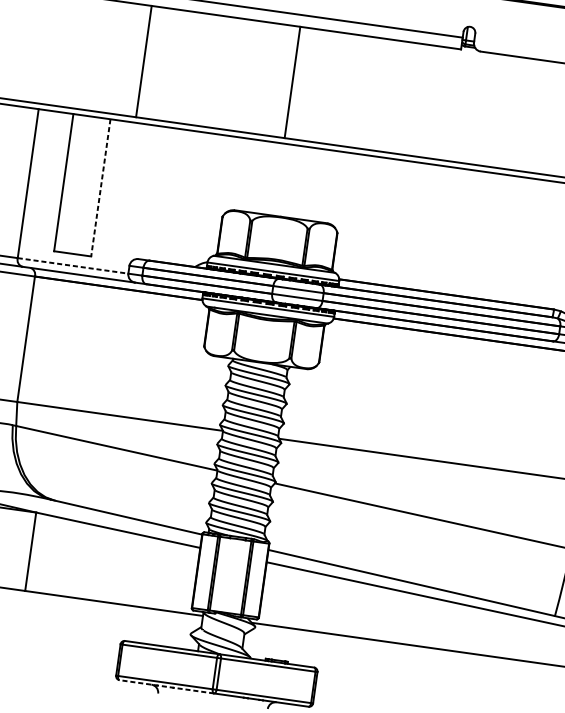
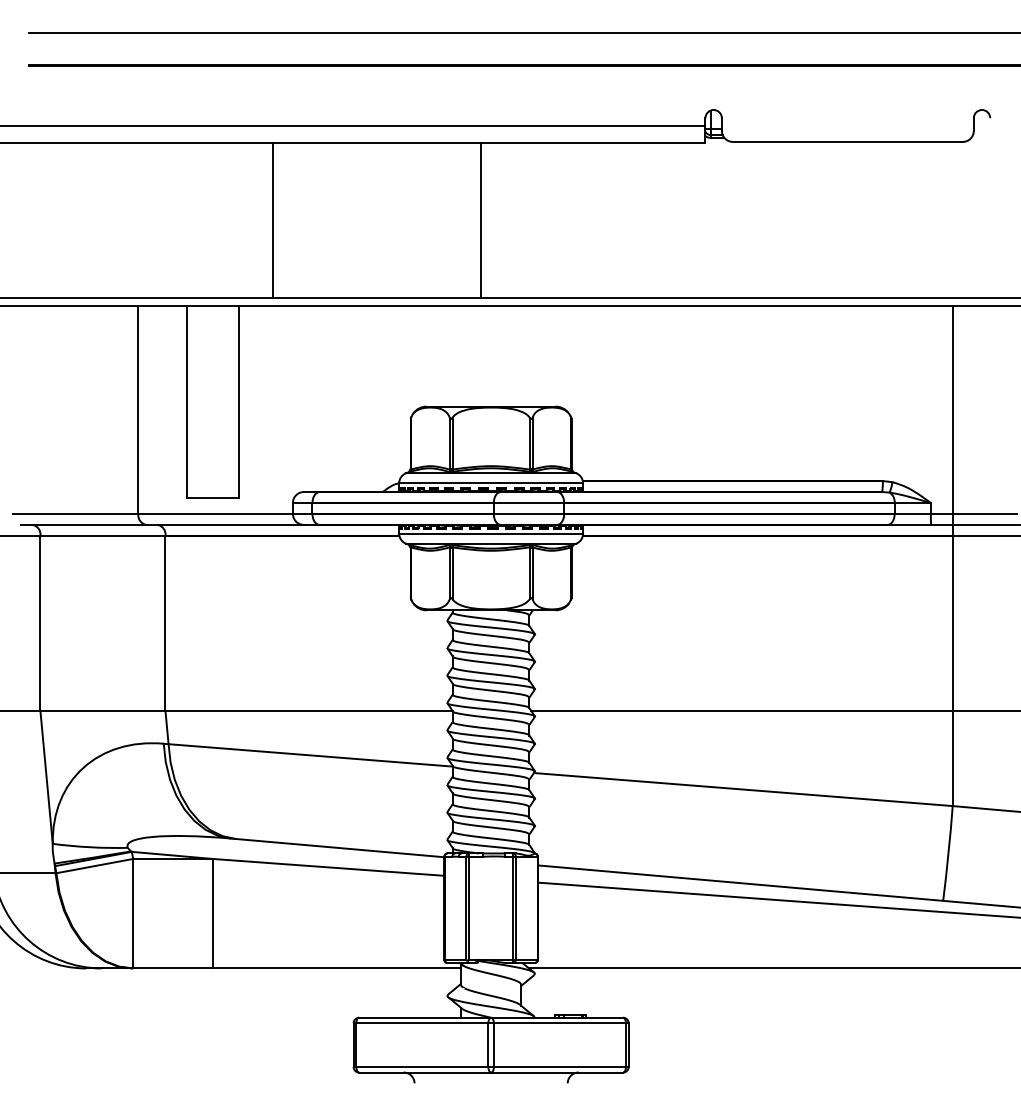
line: (100, 187) -> (238, 401), dashed -> solid
line: (73, 265) -> (216, 513), dashed -> solid
line: (166, 686) -> (424, 1072), dashed -> solid

